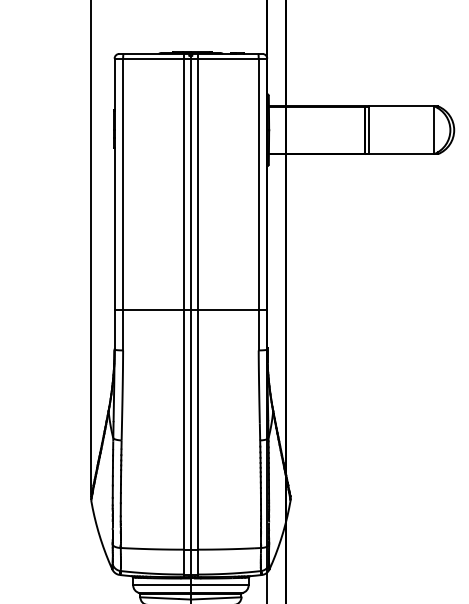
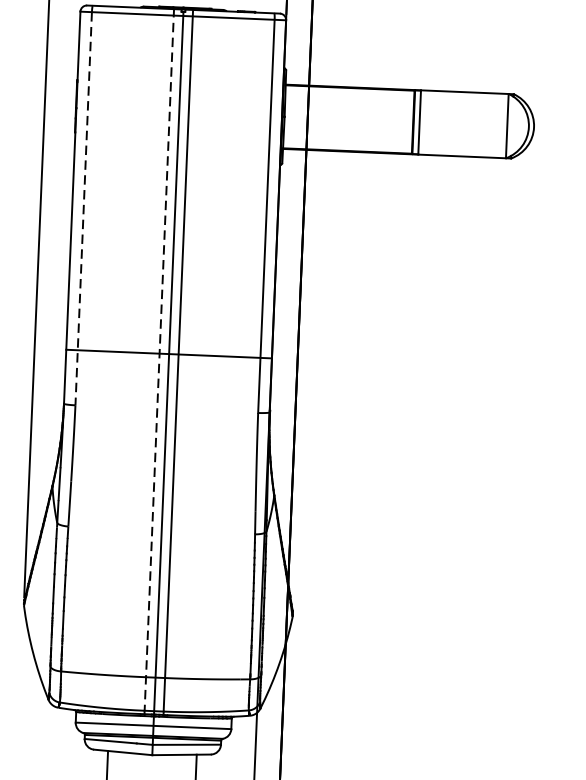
line: (123, 204) -> (84, 208), solid -> dashed
line: (183, 315) -> (158, 361), solid -> dashed

